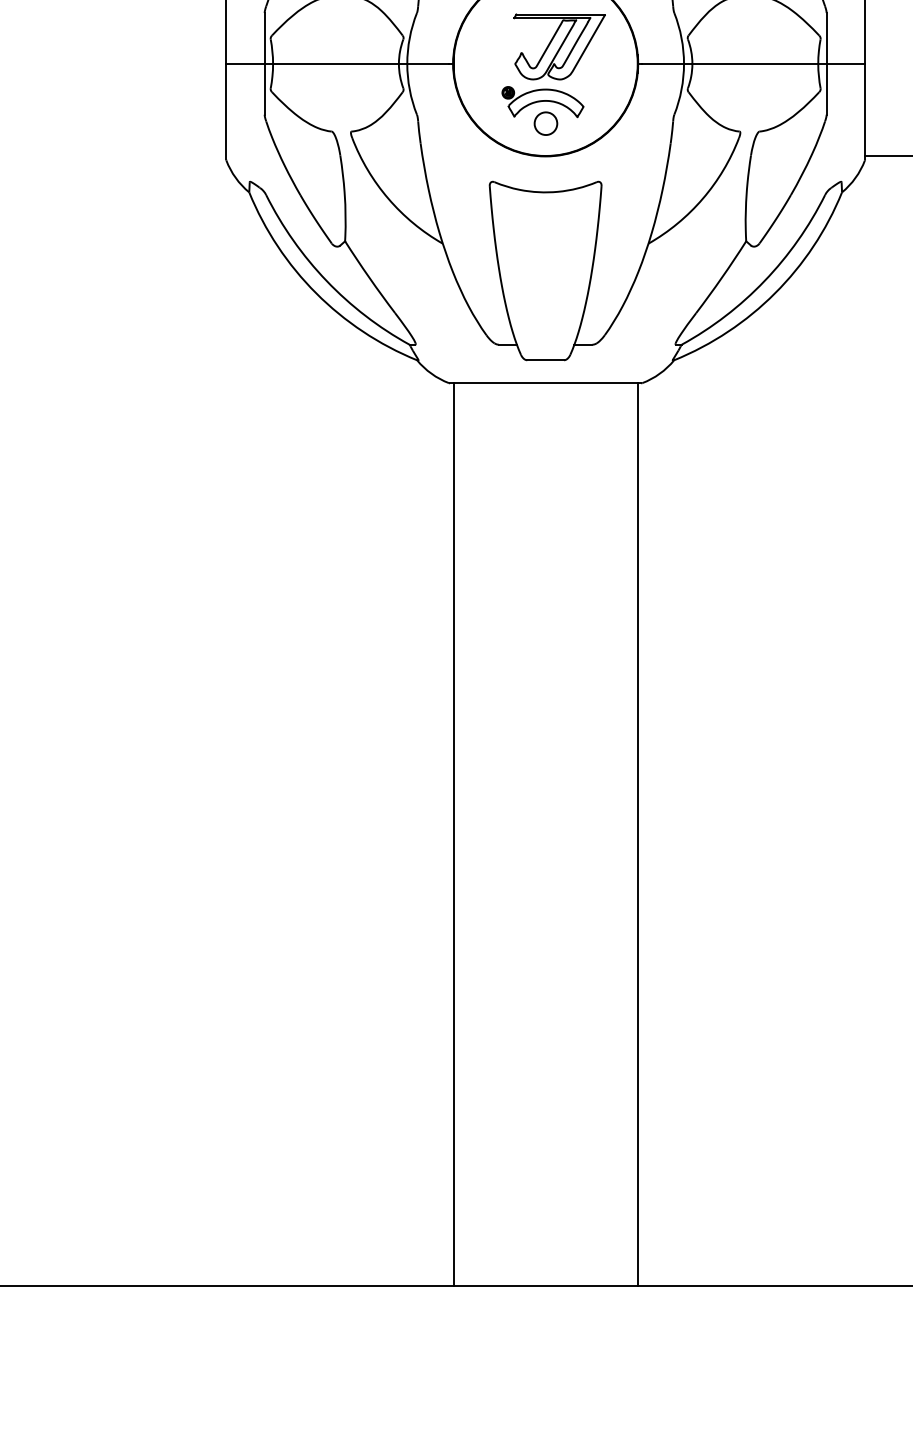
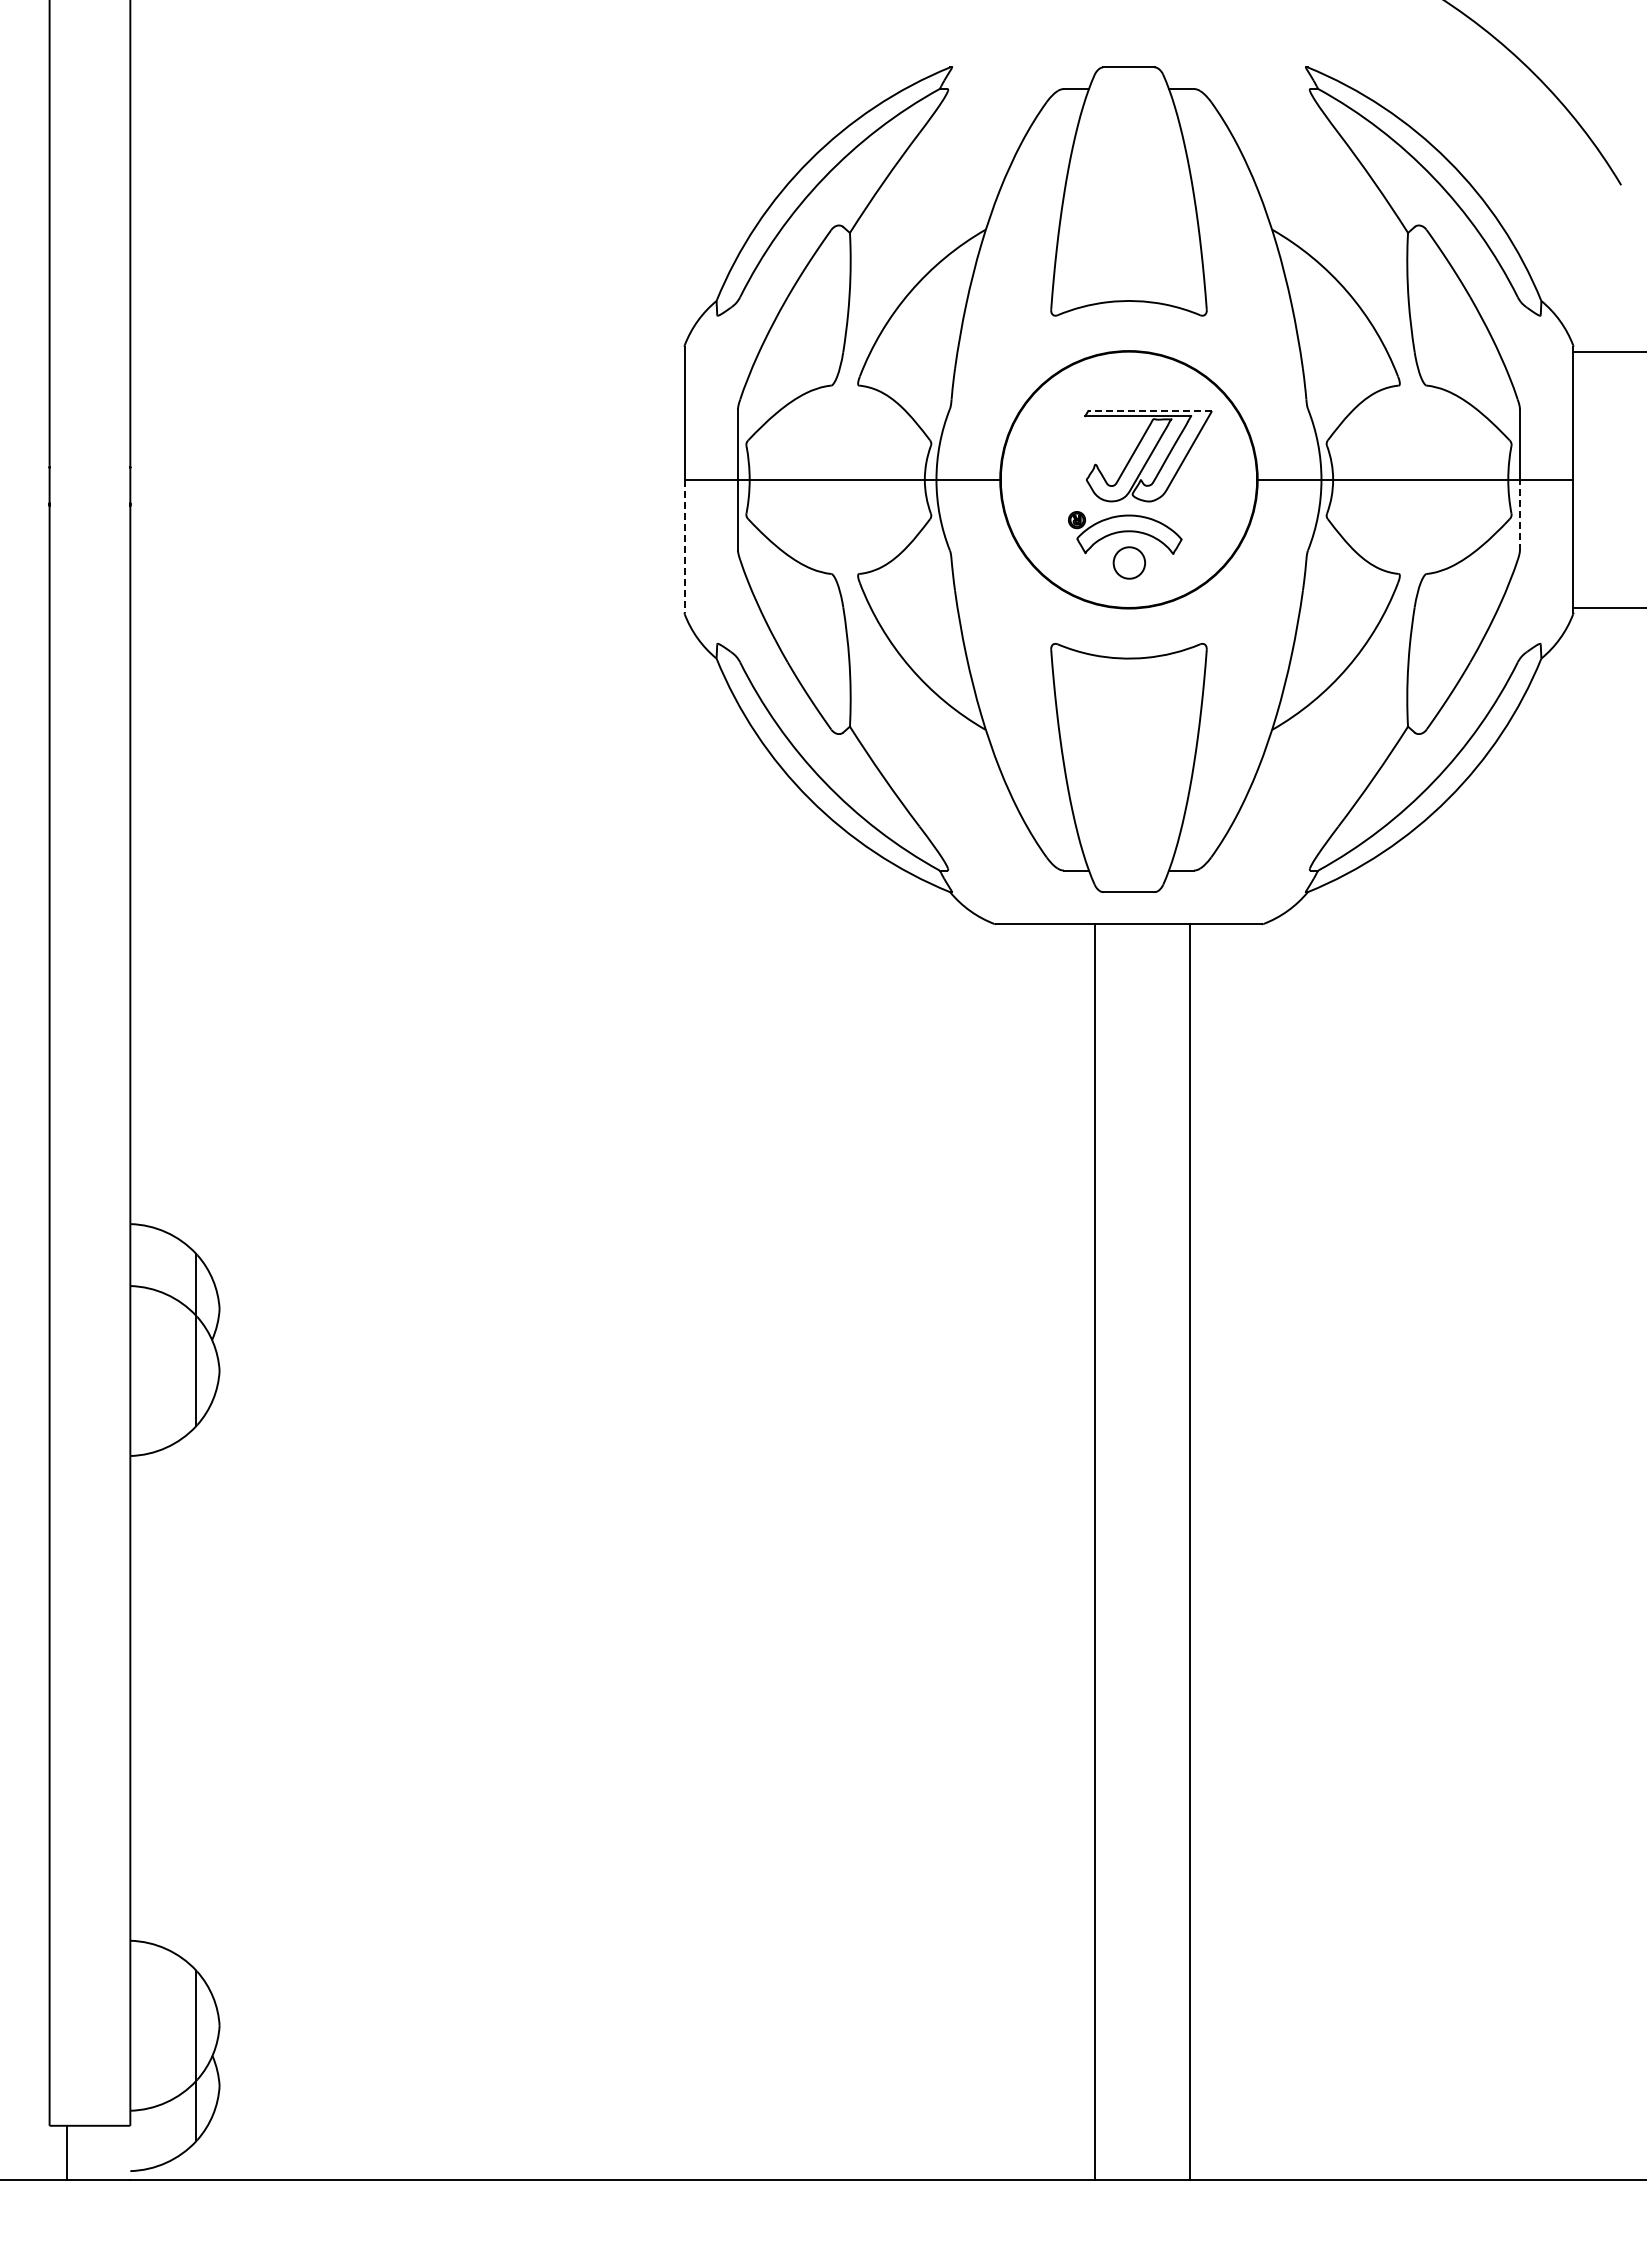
line: (561, 14) -> (1150, 411), solid -> dashed
line: (826, 88) -> (1519, 514), solid -> dashed
line: (226, 111) -> (684, 546), solid -> dashed
line: (453, 834) -> (1094, 1551), moved
line: (638, 834) -> (1190, 1551), moved

